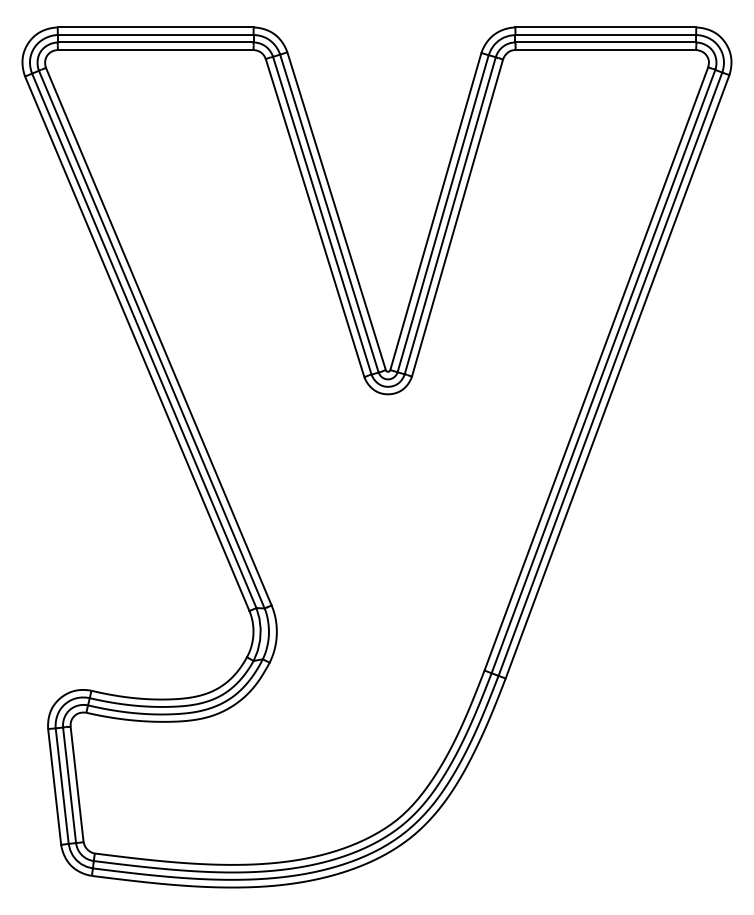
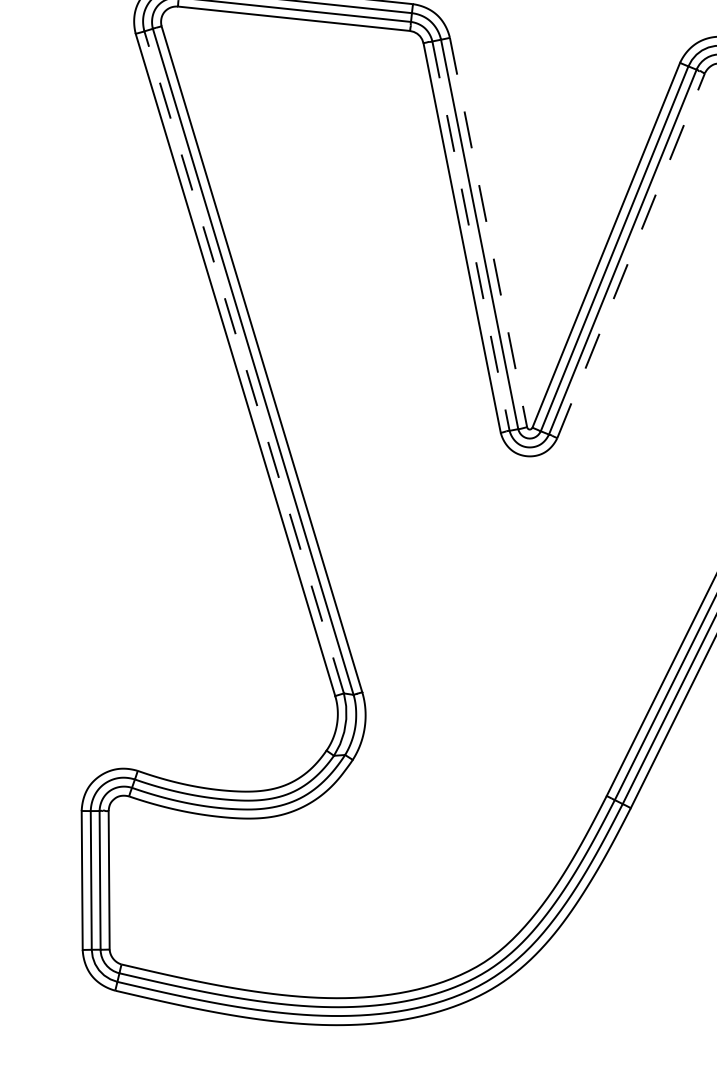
line: (336, 211) -> (488, 232), solid -> dashed
line: (322, 216) -> (471, 237), solid -> dashed
line: (457, 218) -> (631, 256), solid -> dashed
line: (144, 340) -> (244, 361), solid -> dashed

